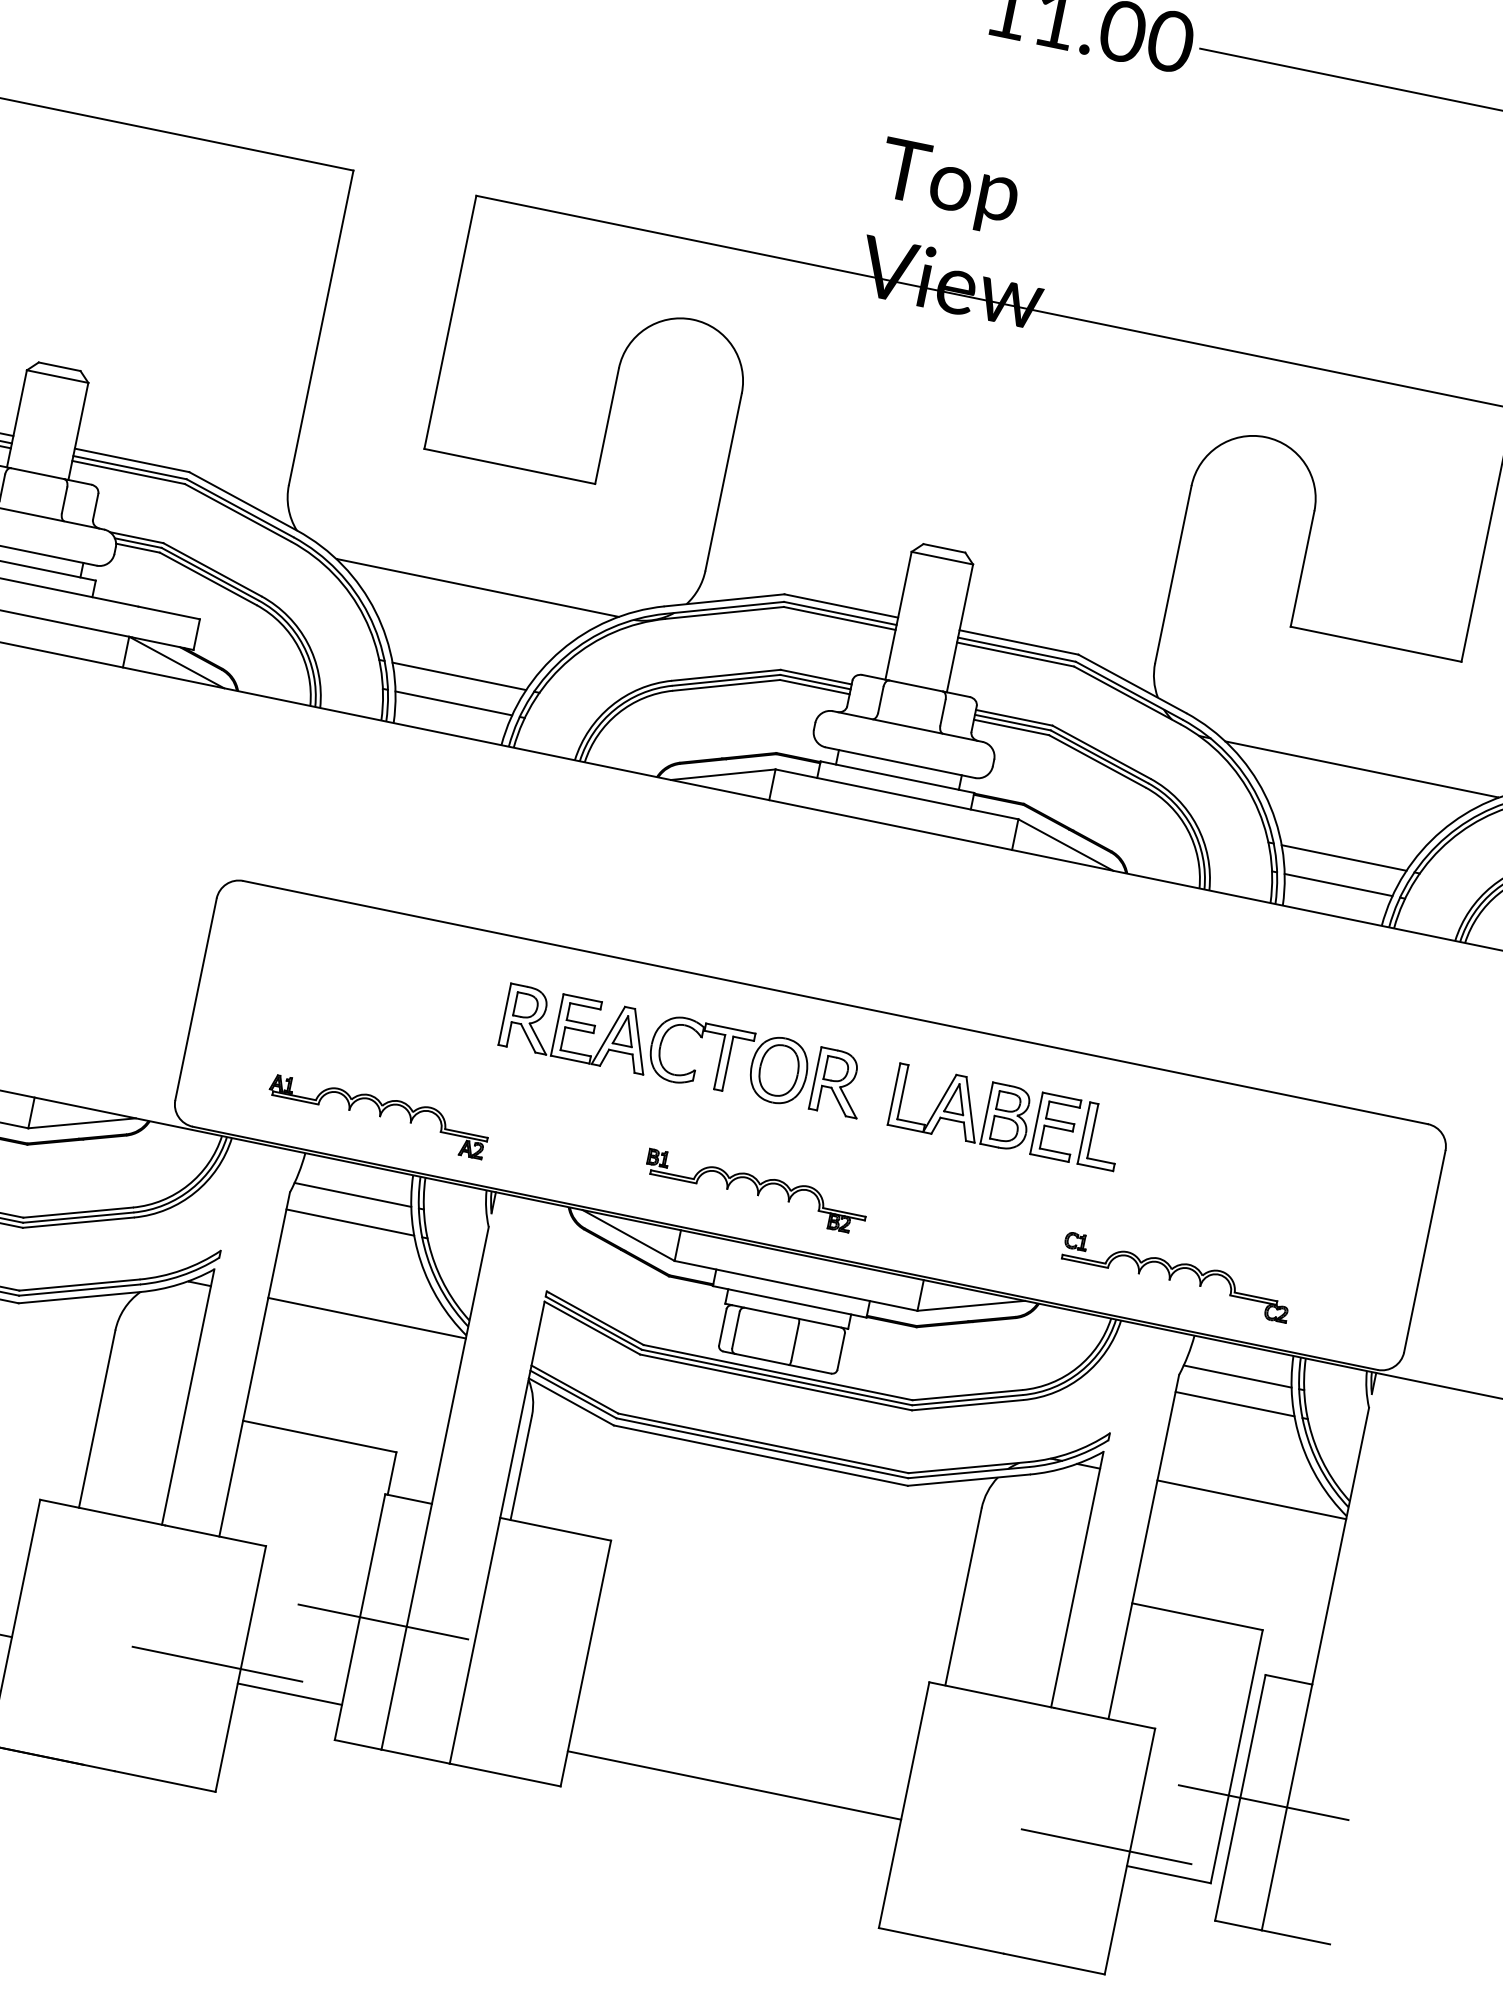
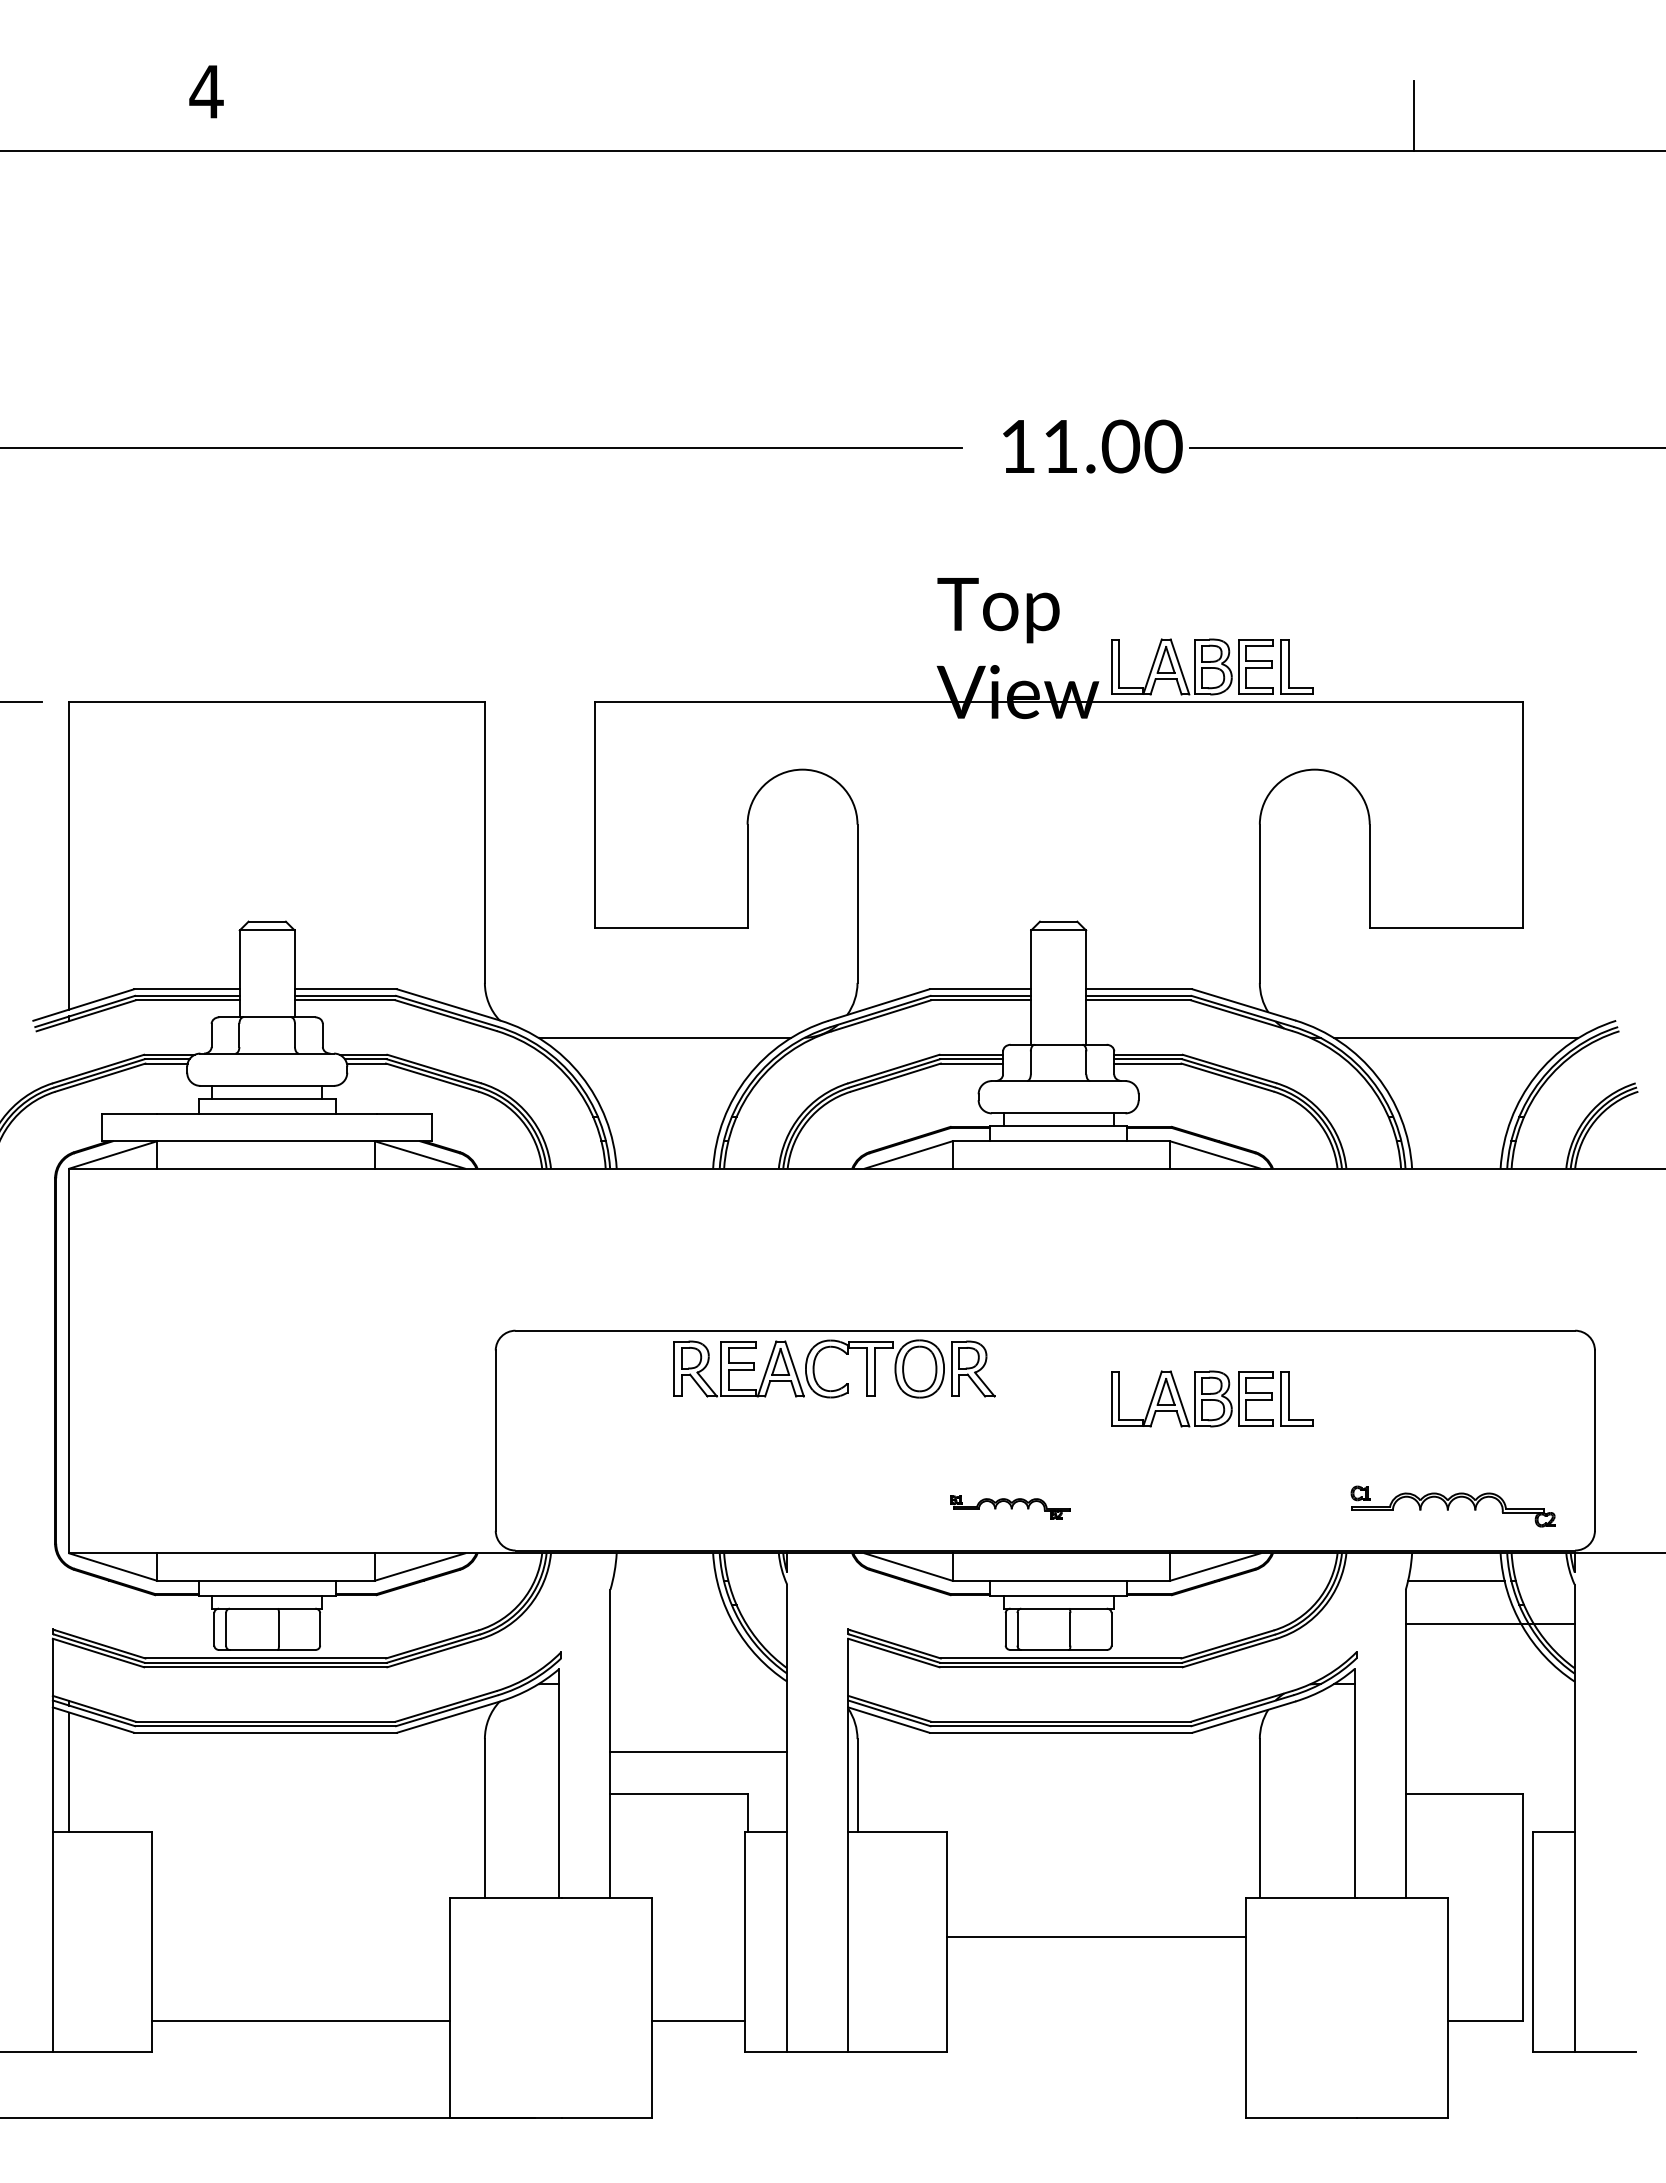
part: (1174, 298) -> (1212, 666), added
line: (458, 676) -> (664, 1117), removed
line: (453, 703) -> (664, 1141), removed
line: (1344, 858) -> (1456, 1117), removed
line: (1338, 885) -> (1456, 1141), removed
part: (698, 1035) -> (844, 1353), moved
part: (377, 1116) -> (672, 1509), removed
part: (756, 1192) -> (1010, 1507), size x0.6
line: (352, 1194) -> (664, 1580), removed
line: (350, 1223) -> (667, 1605), removed
part: (1175, 1277) -> (1452, 1506), moved
line: (366, 1318) -> (698, 1752), moved
line: (1234, 1404) -> (1458, 1605), removed
line: (1250, 1499) -> (1489, 1624), moved
line: (383, 1622) -> (766, 1942), removed
line: (217, 1664) -> (631, 2007), removed
line: (734, 1785) -> (1096, 1936), moved
line: (1263, 1803) -> (1553, 1942), removed
line: (1106, 1846) -> (1426, 2007), removed

